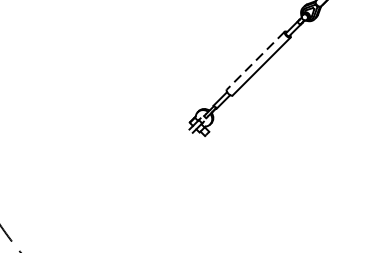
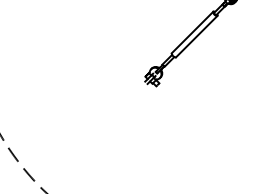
line: (255, 60) -> (192, 32), dashed -> solid

